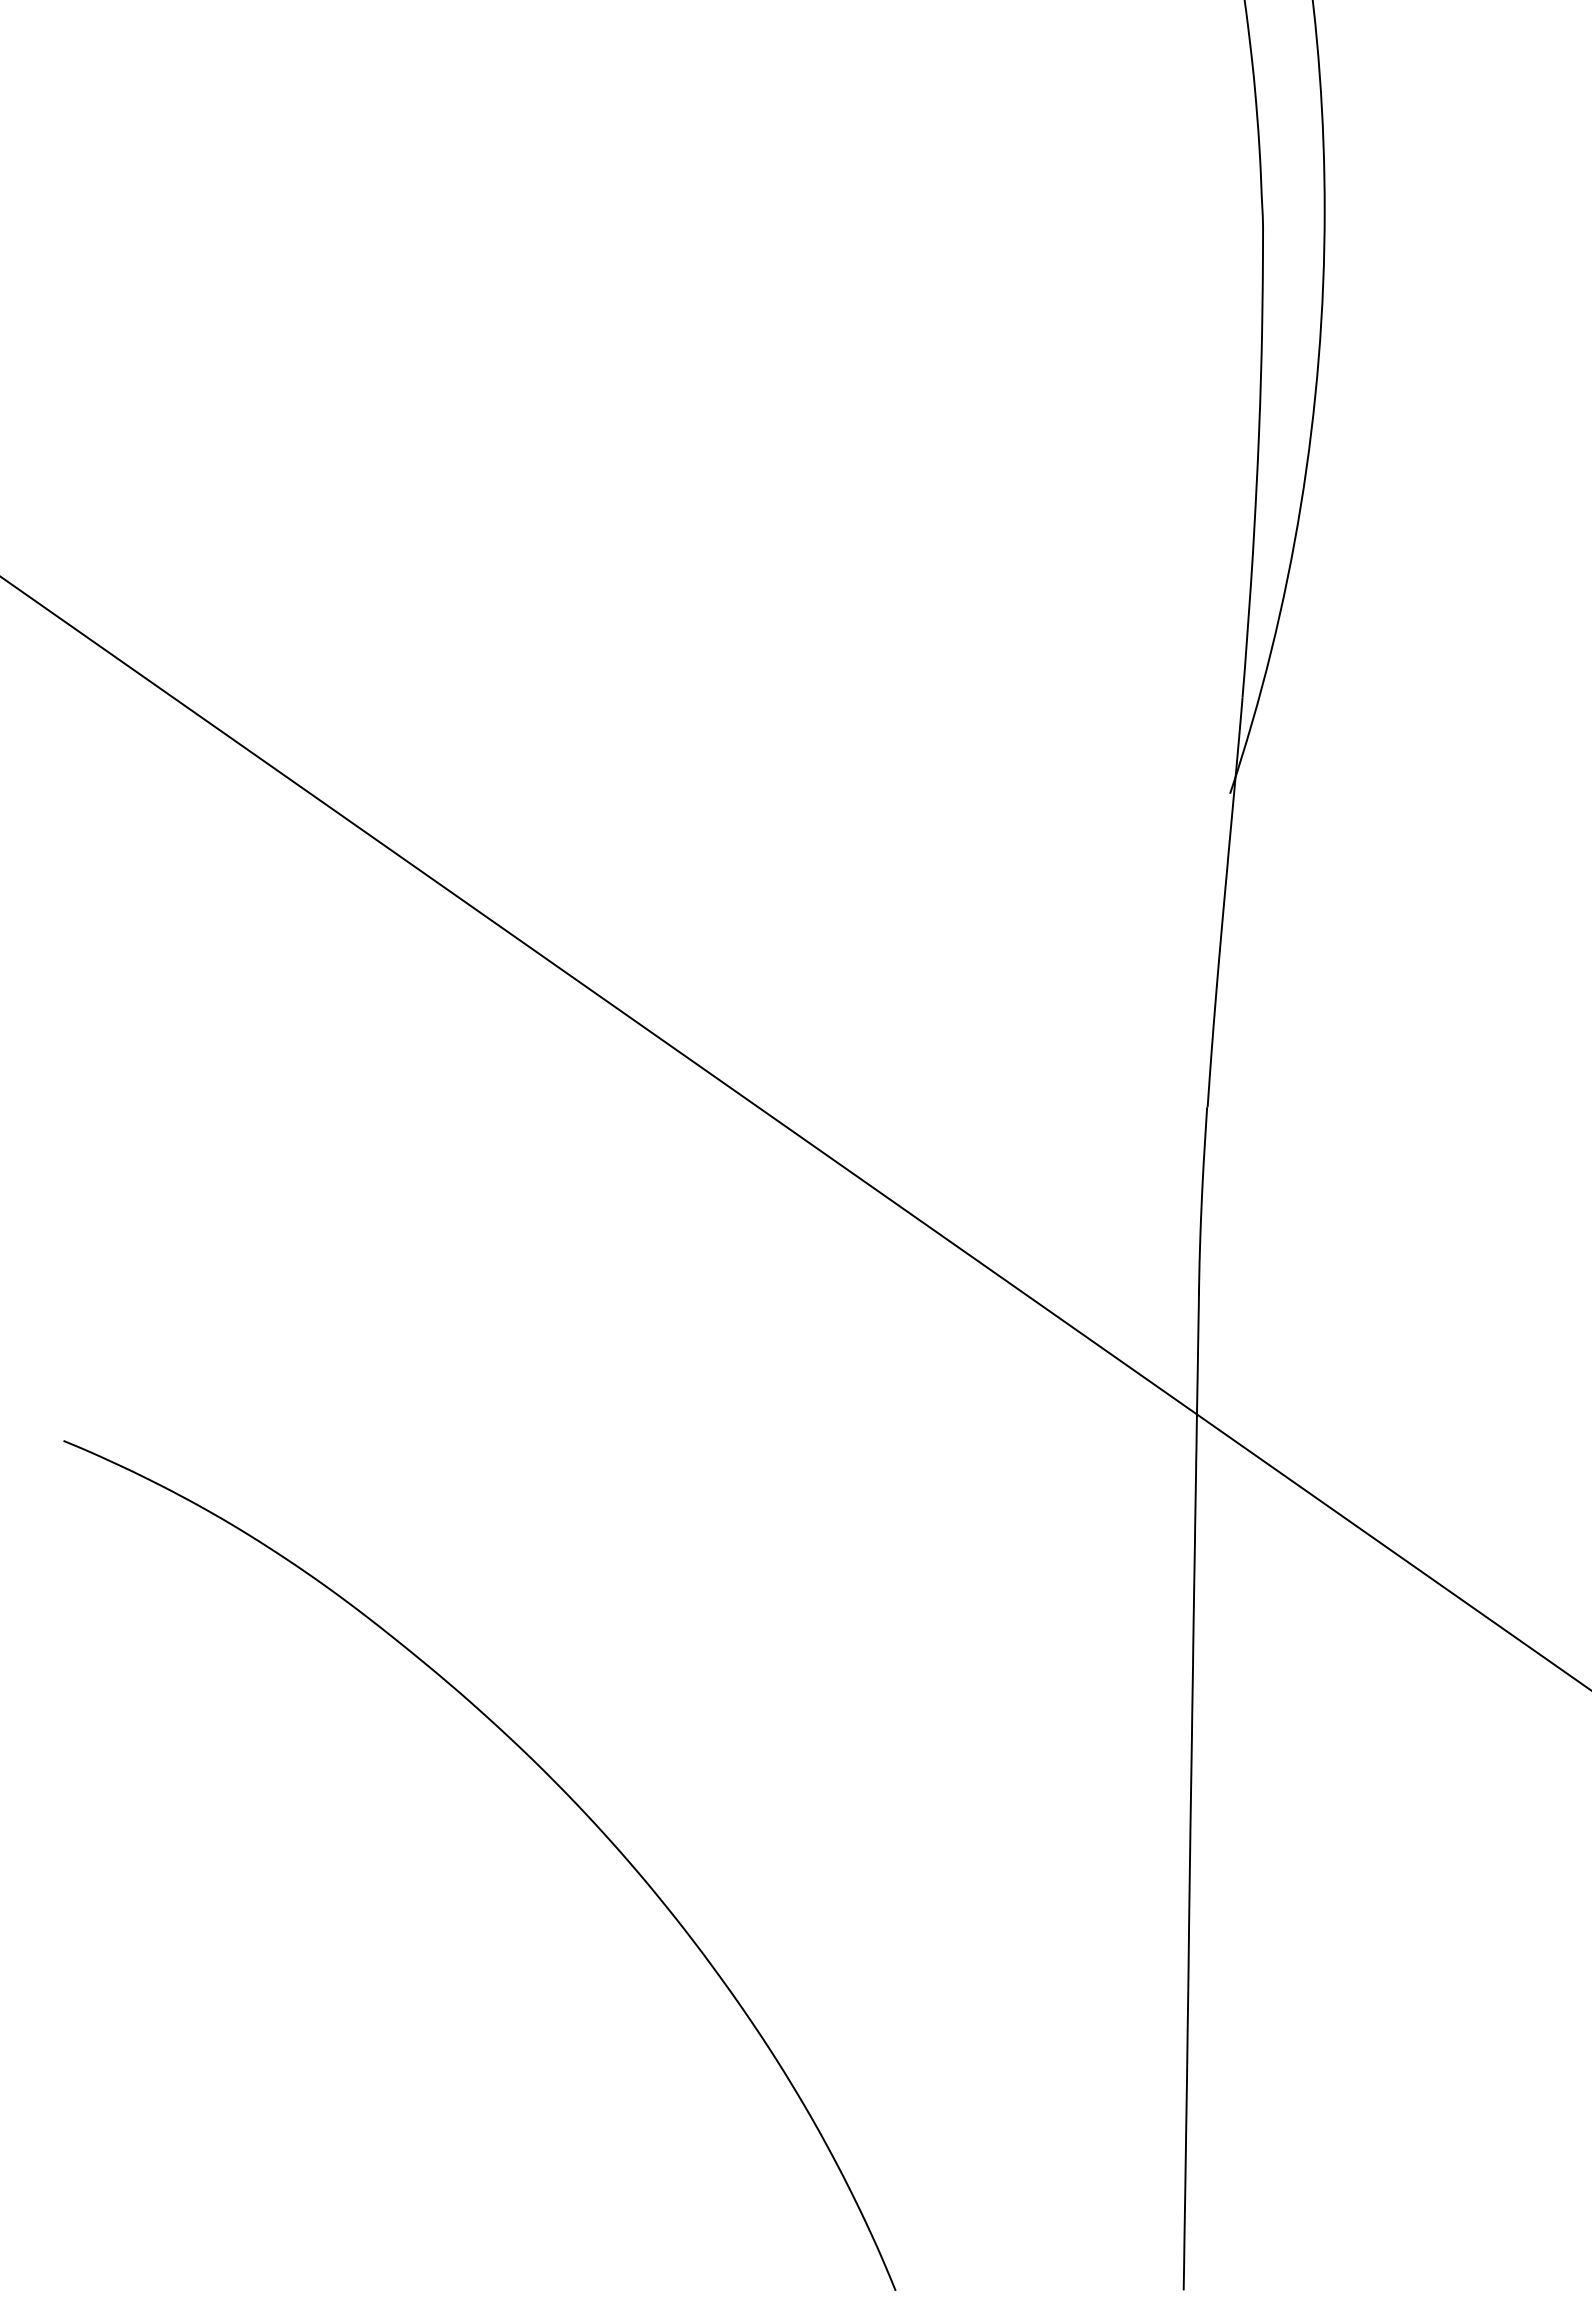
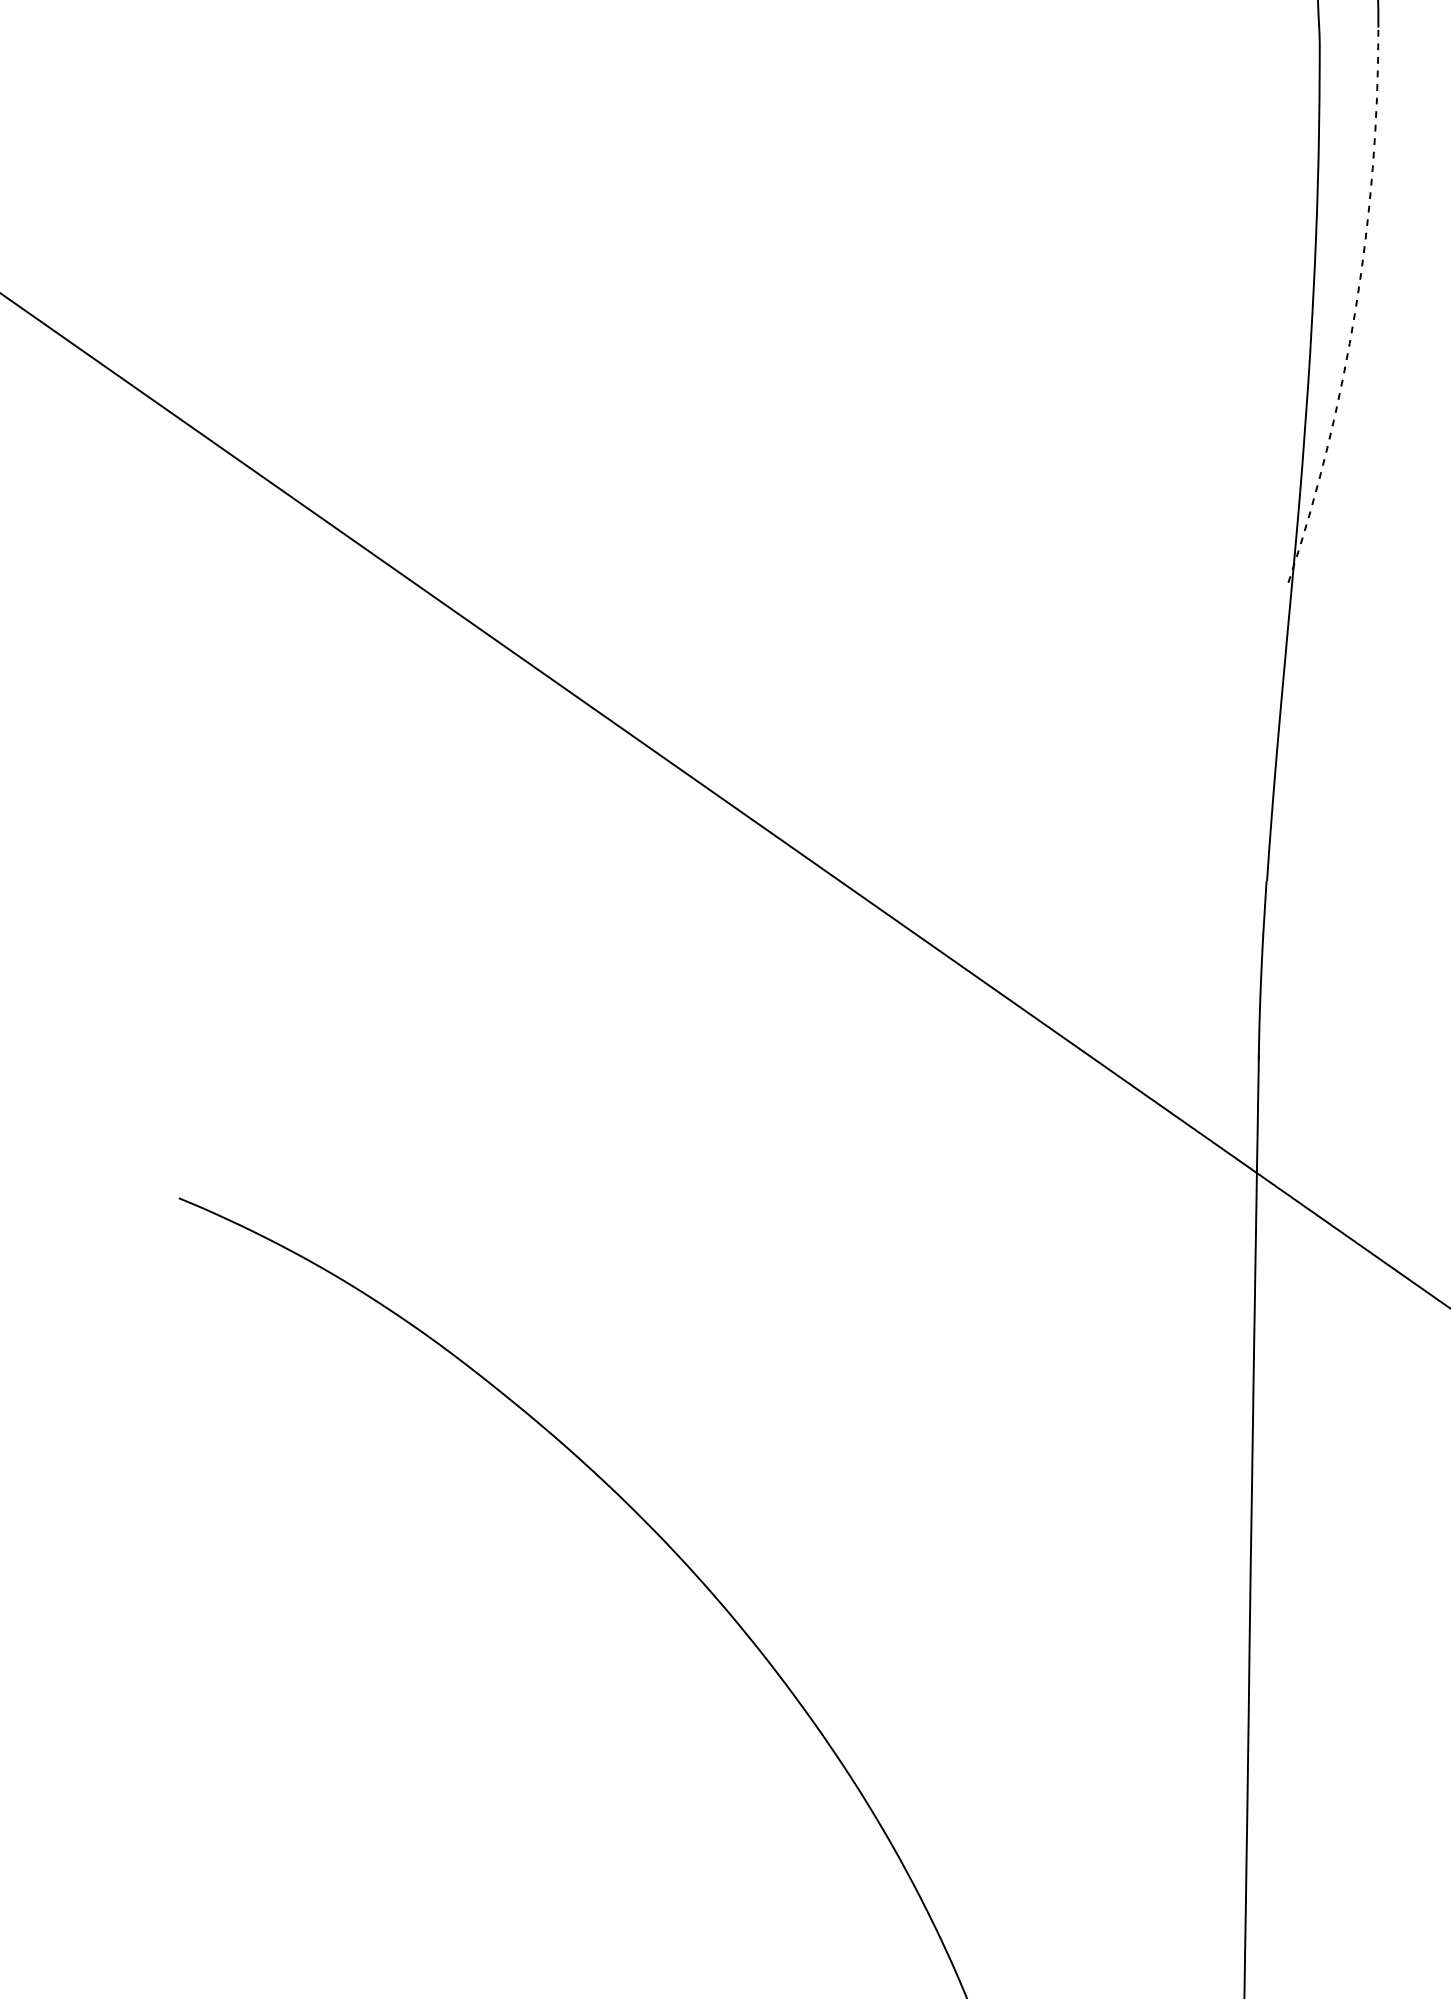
arc: (1300, 505) -> (1355, 308), solid -> dashed

